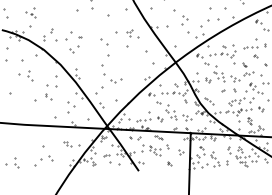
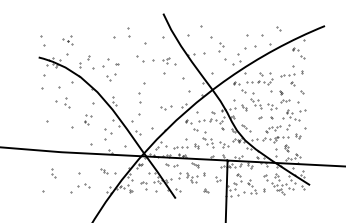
part: (103, 41) -> (140, 58), moved
part: (116, 80) -> (166, 107), moved
part: (51, 92) -> (88, 119), size x0.62
part: (16, 163) -> (53, 173), moved

